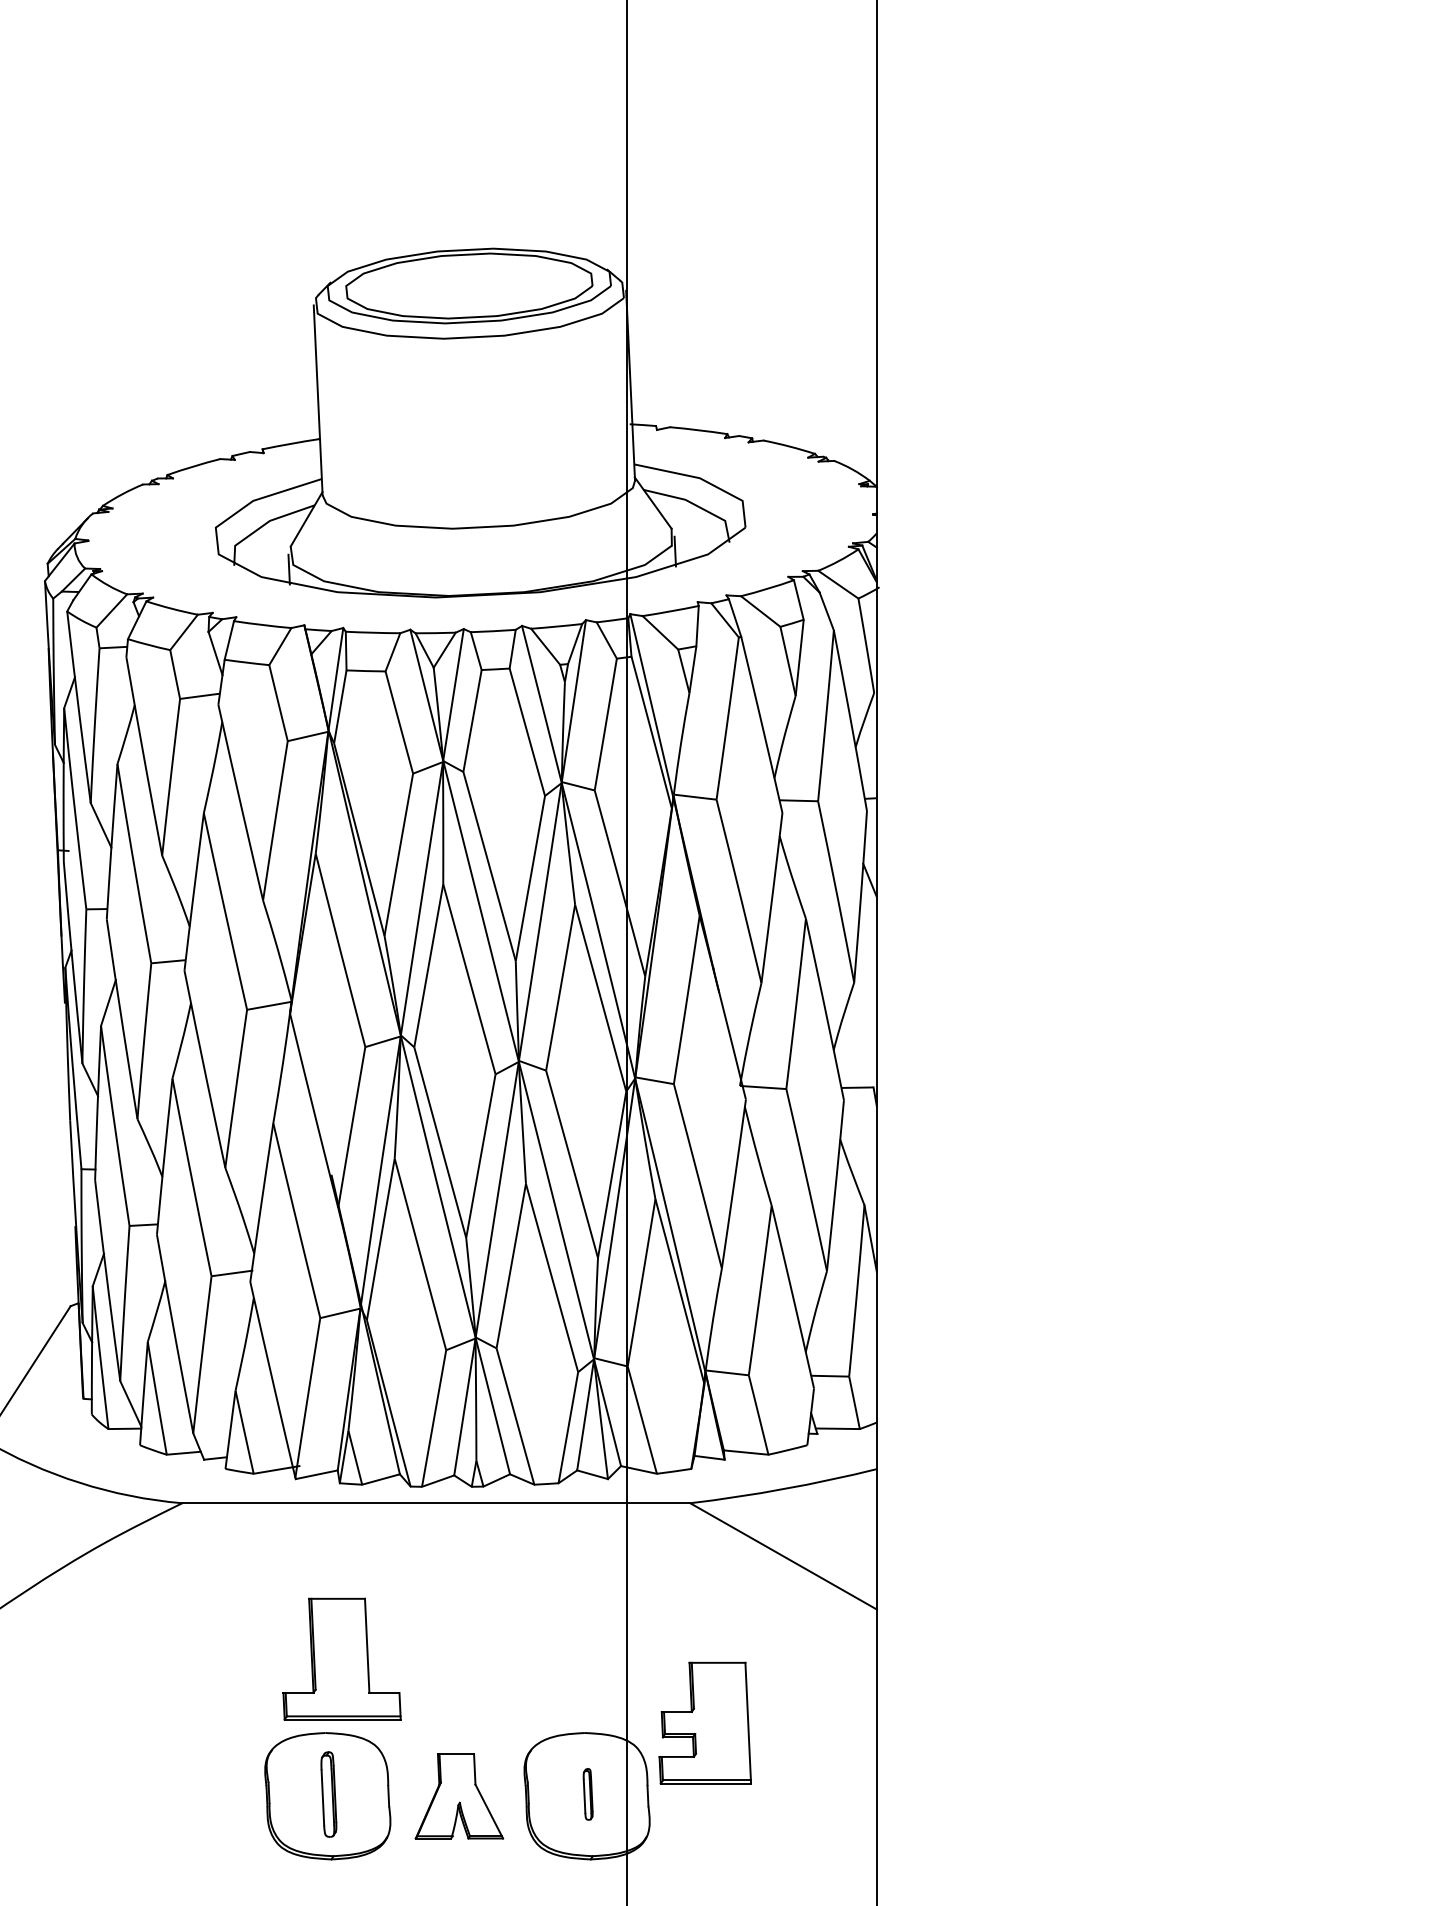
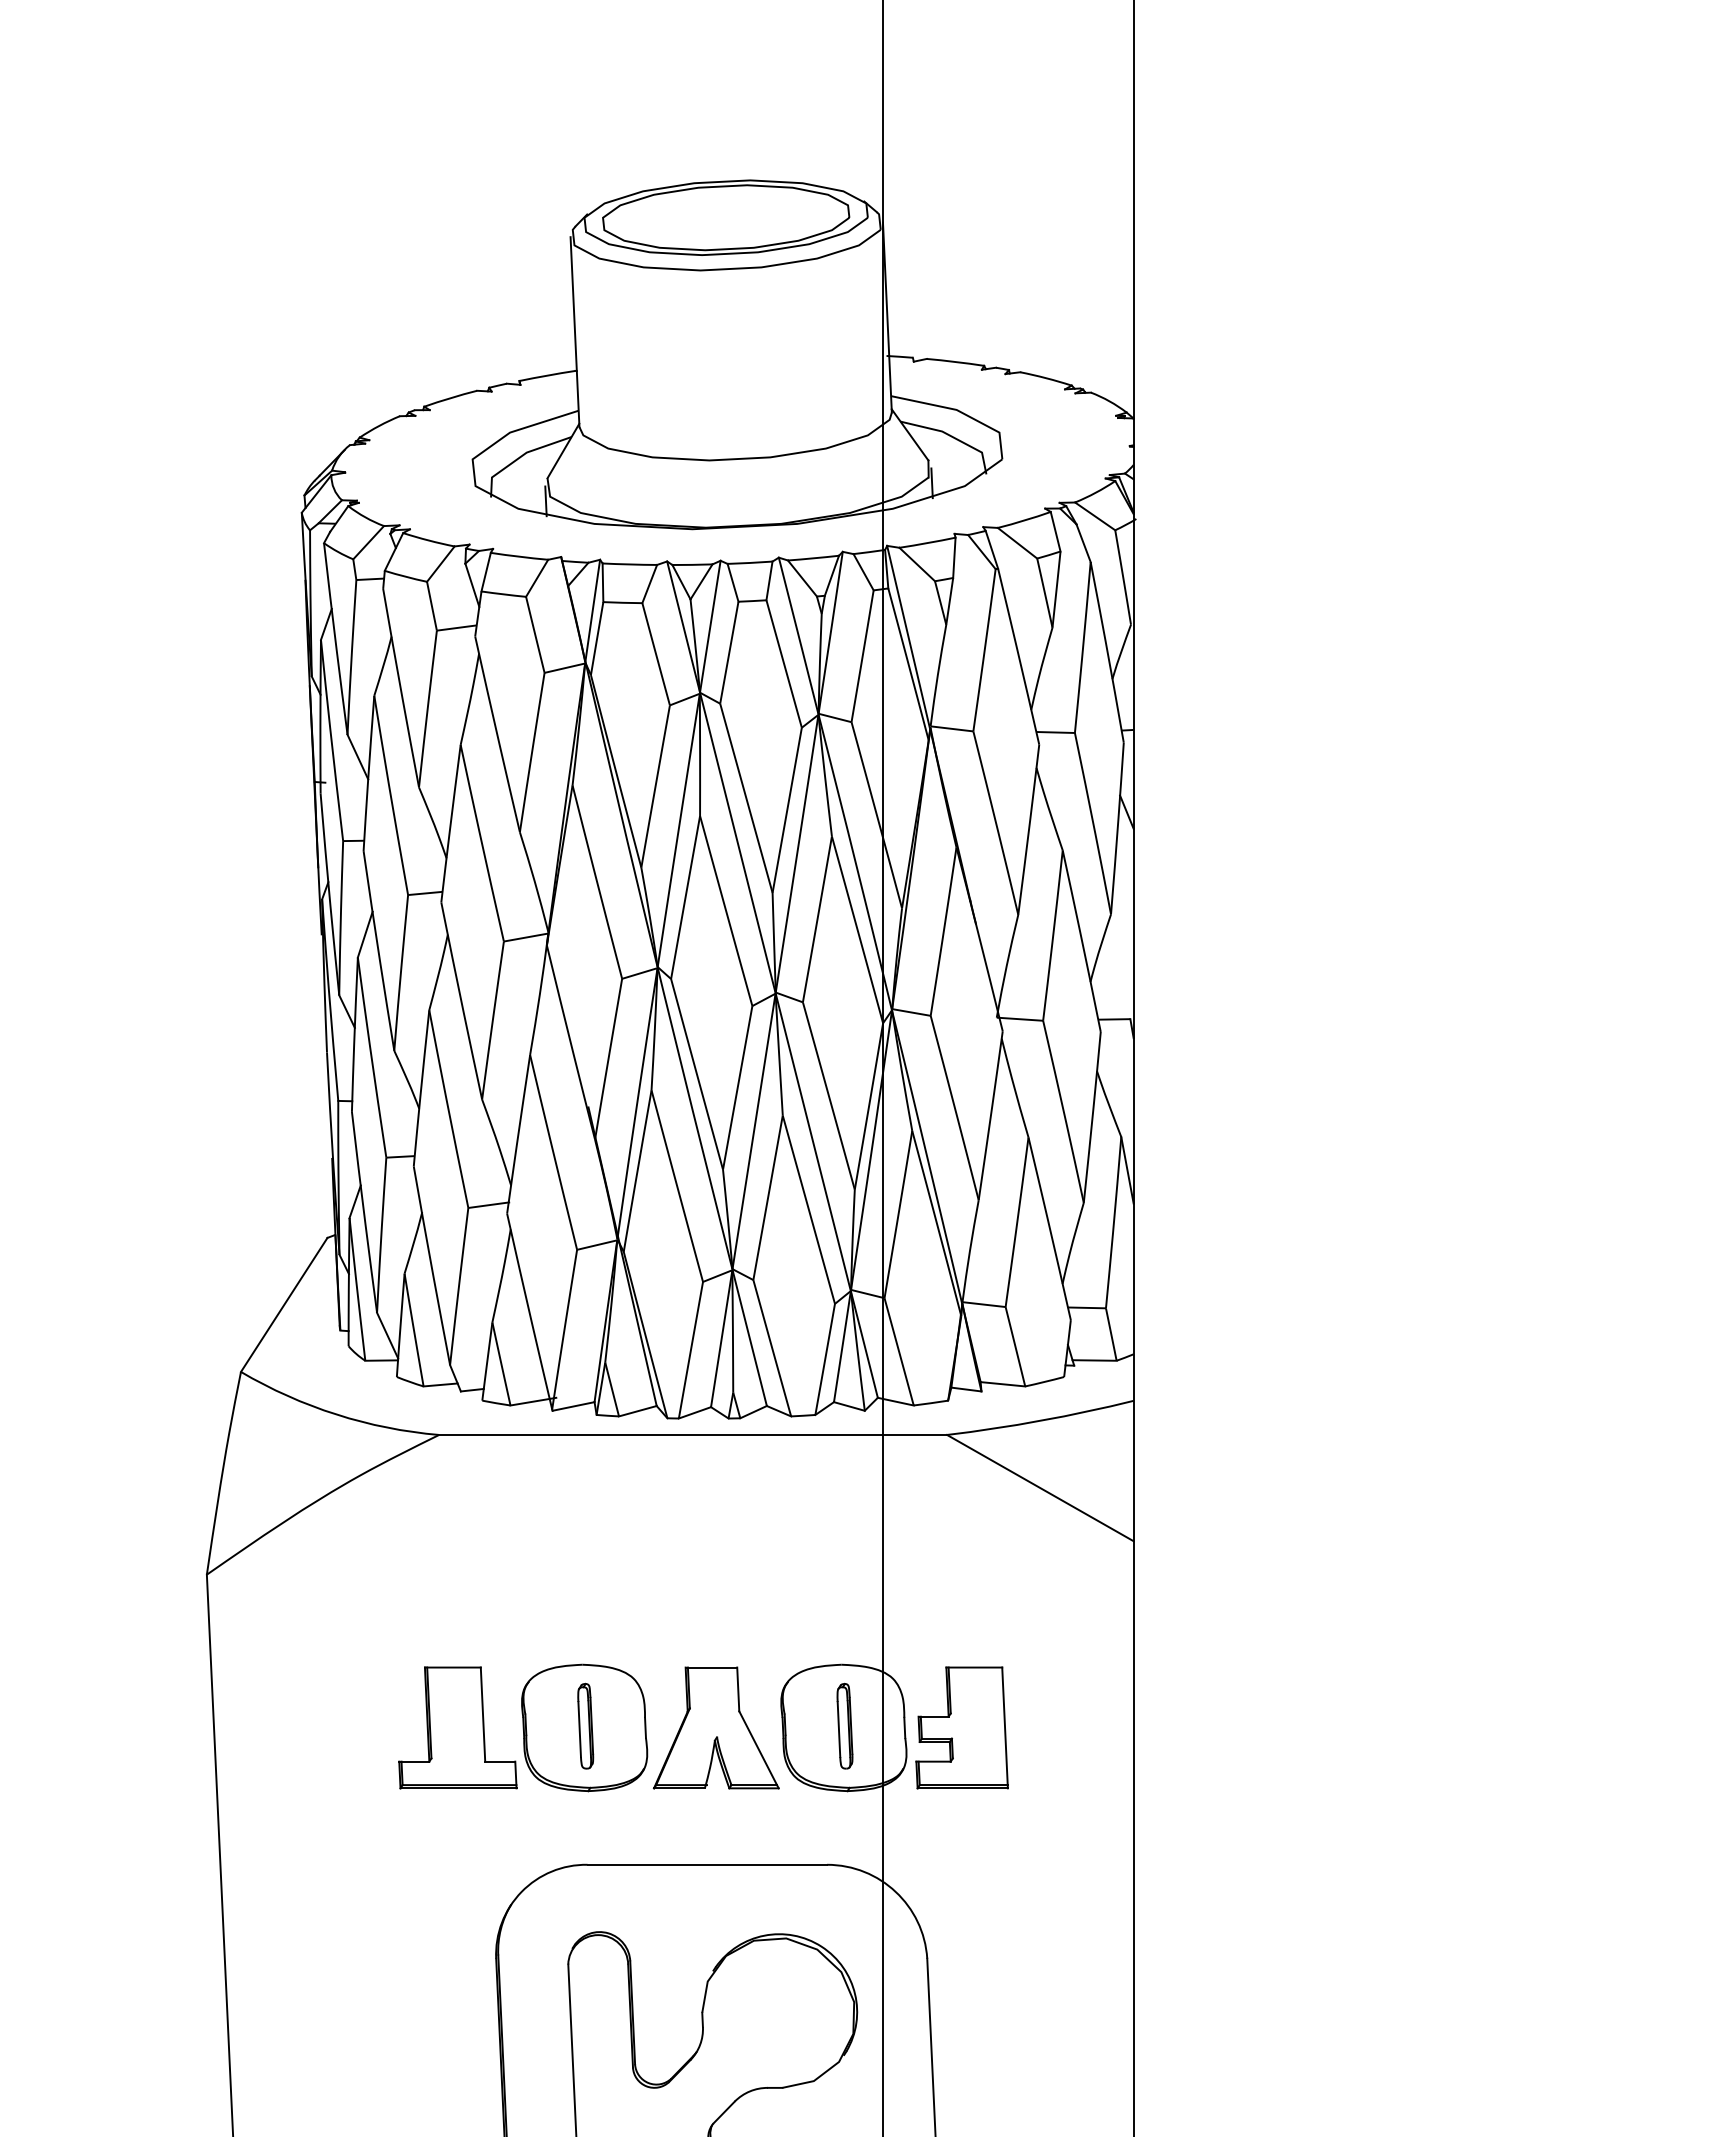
part: (341, 1658) -> (457, 1727), moved
part: (704, 1722) -> (961, 1727), moved
part: (587, 1793) -> (844, 1725), size x1.67
part: (458, 1795) -> (715, 1727), size x1.43

